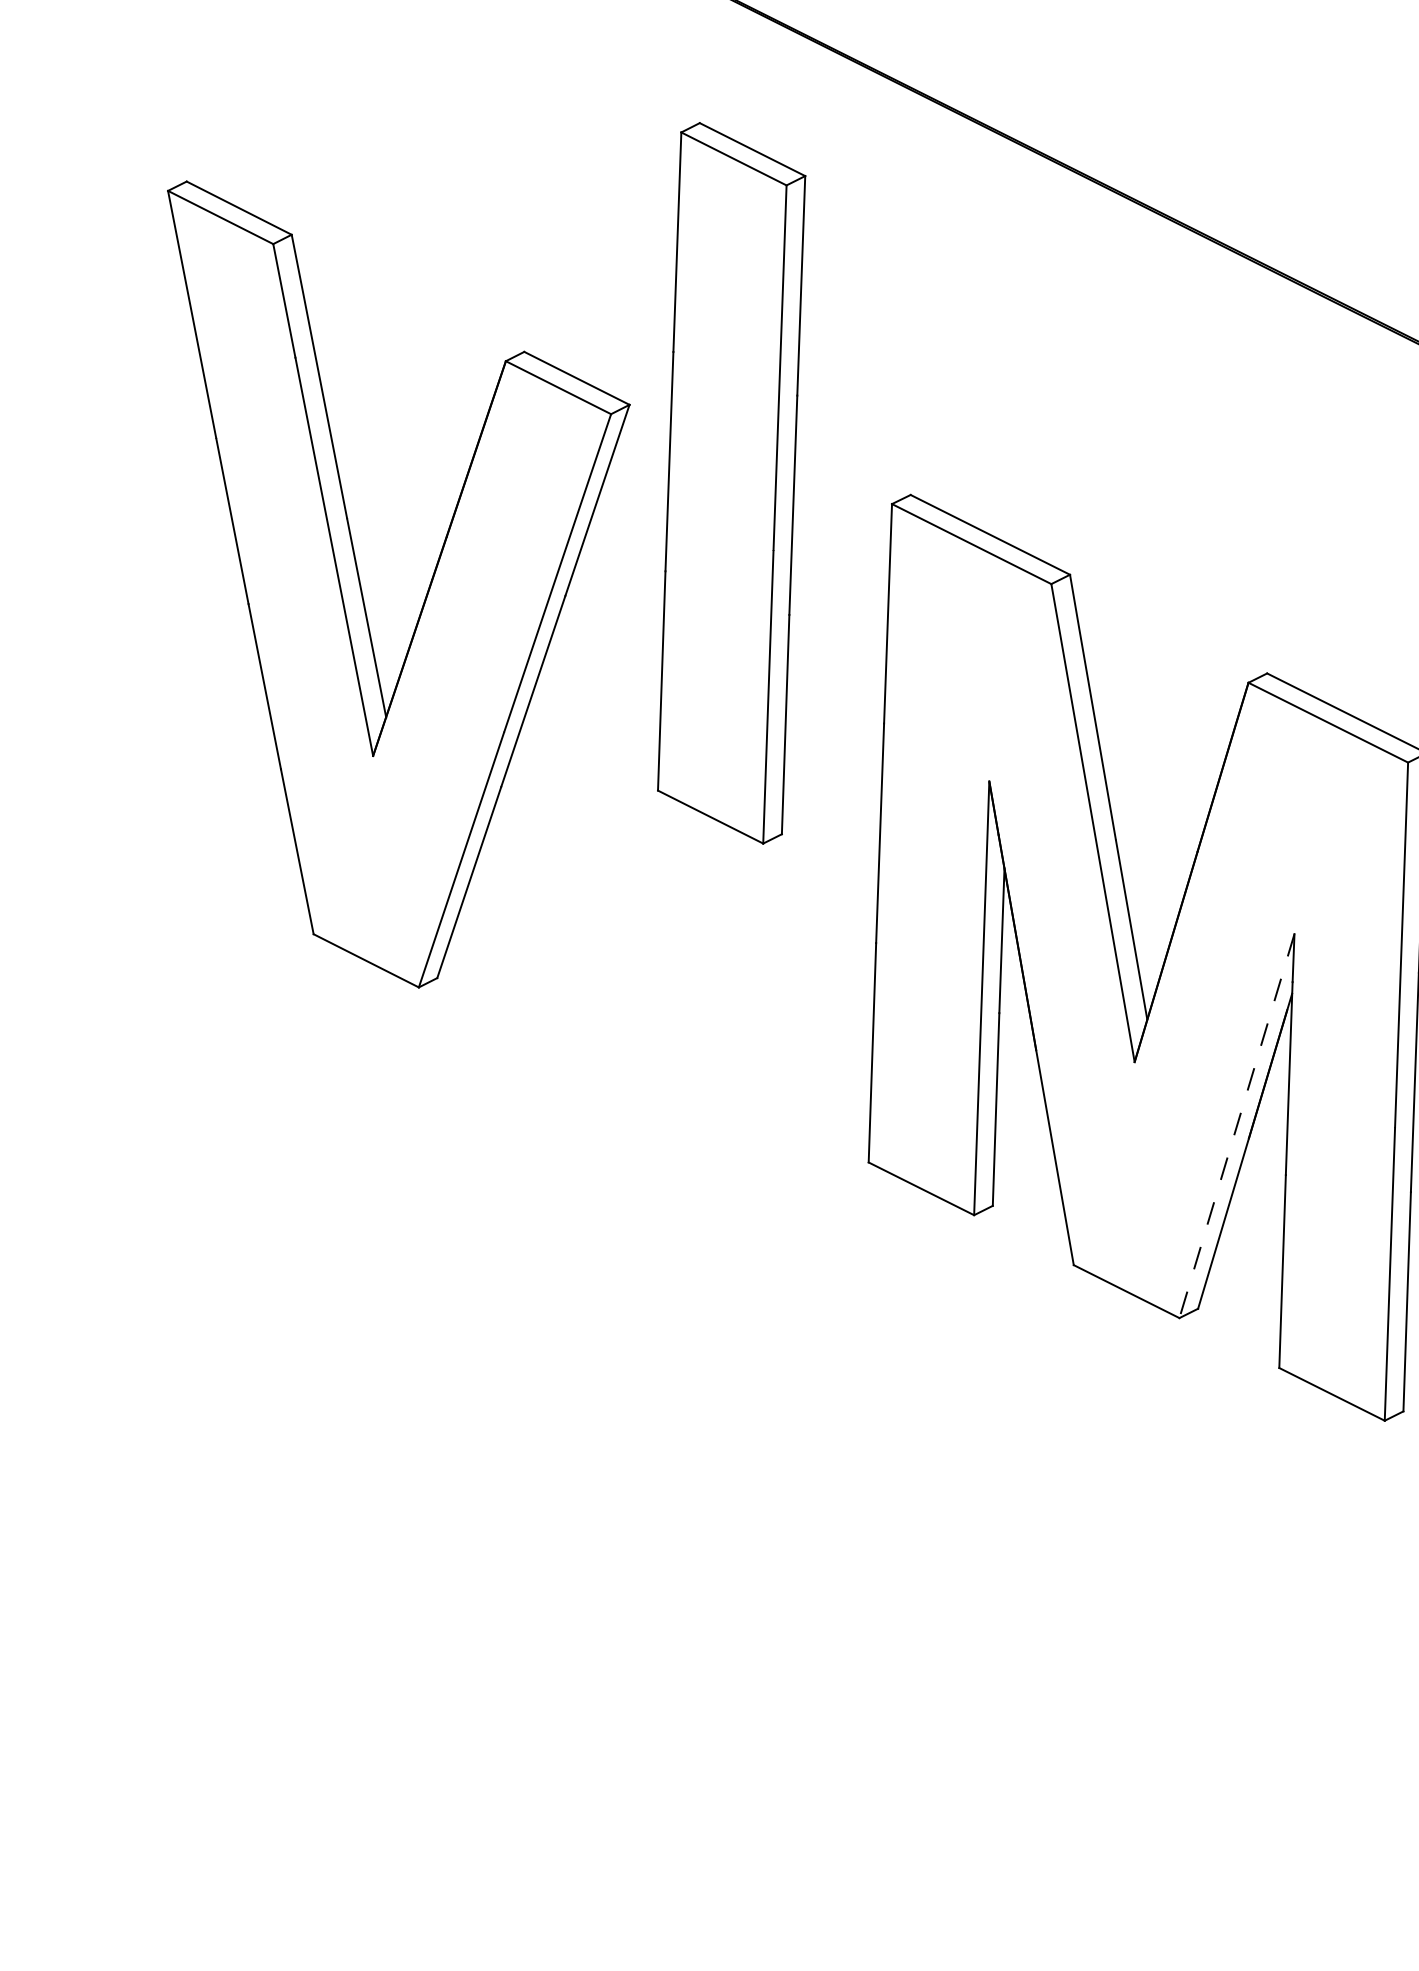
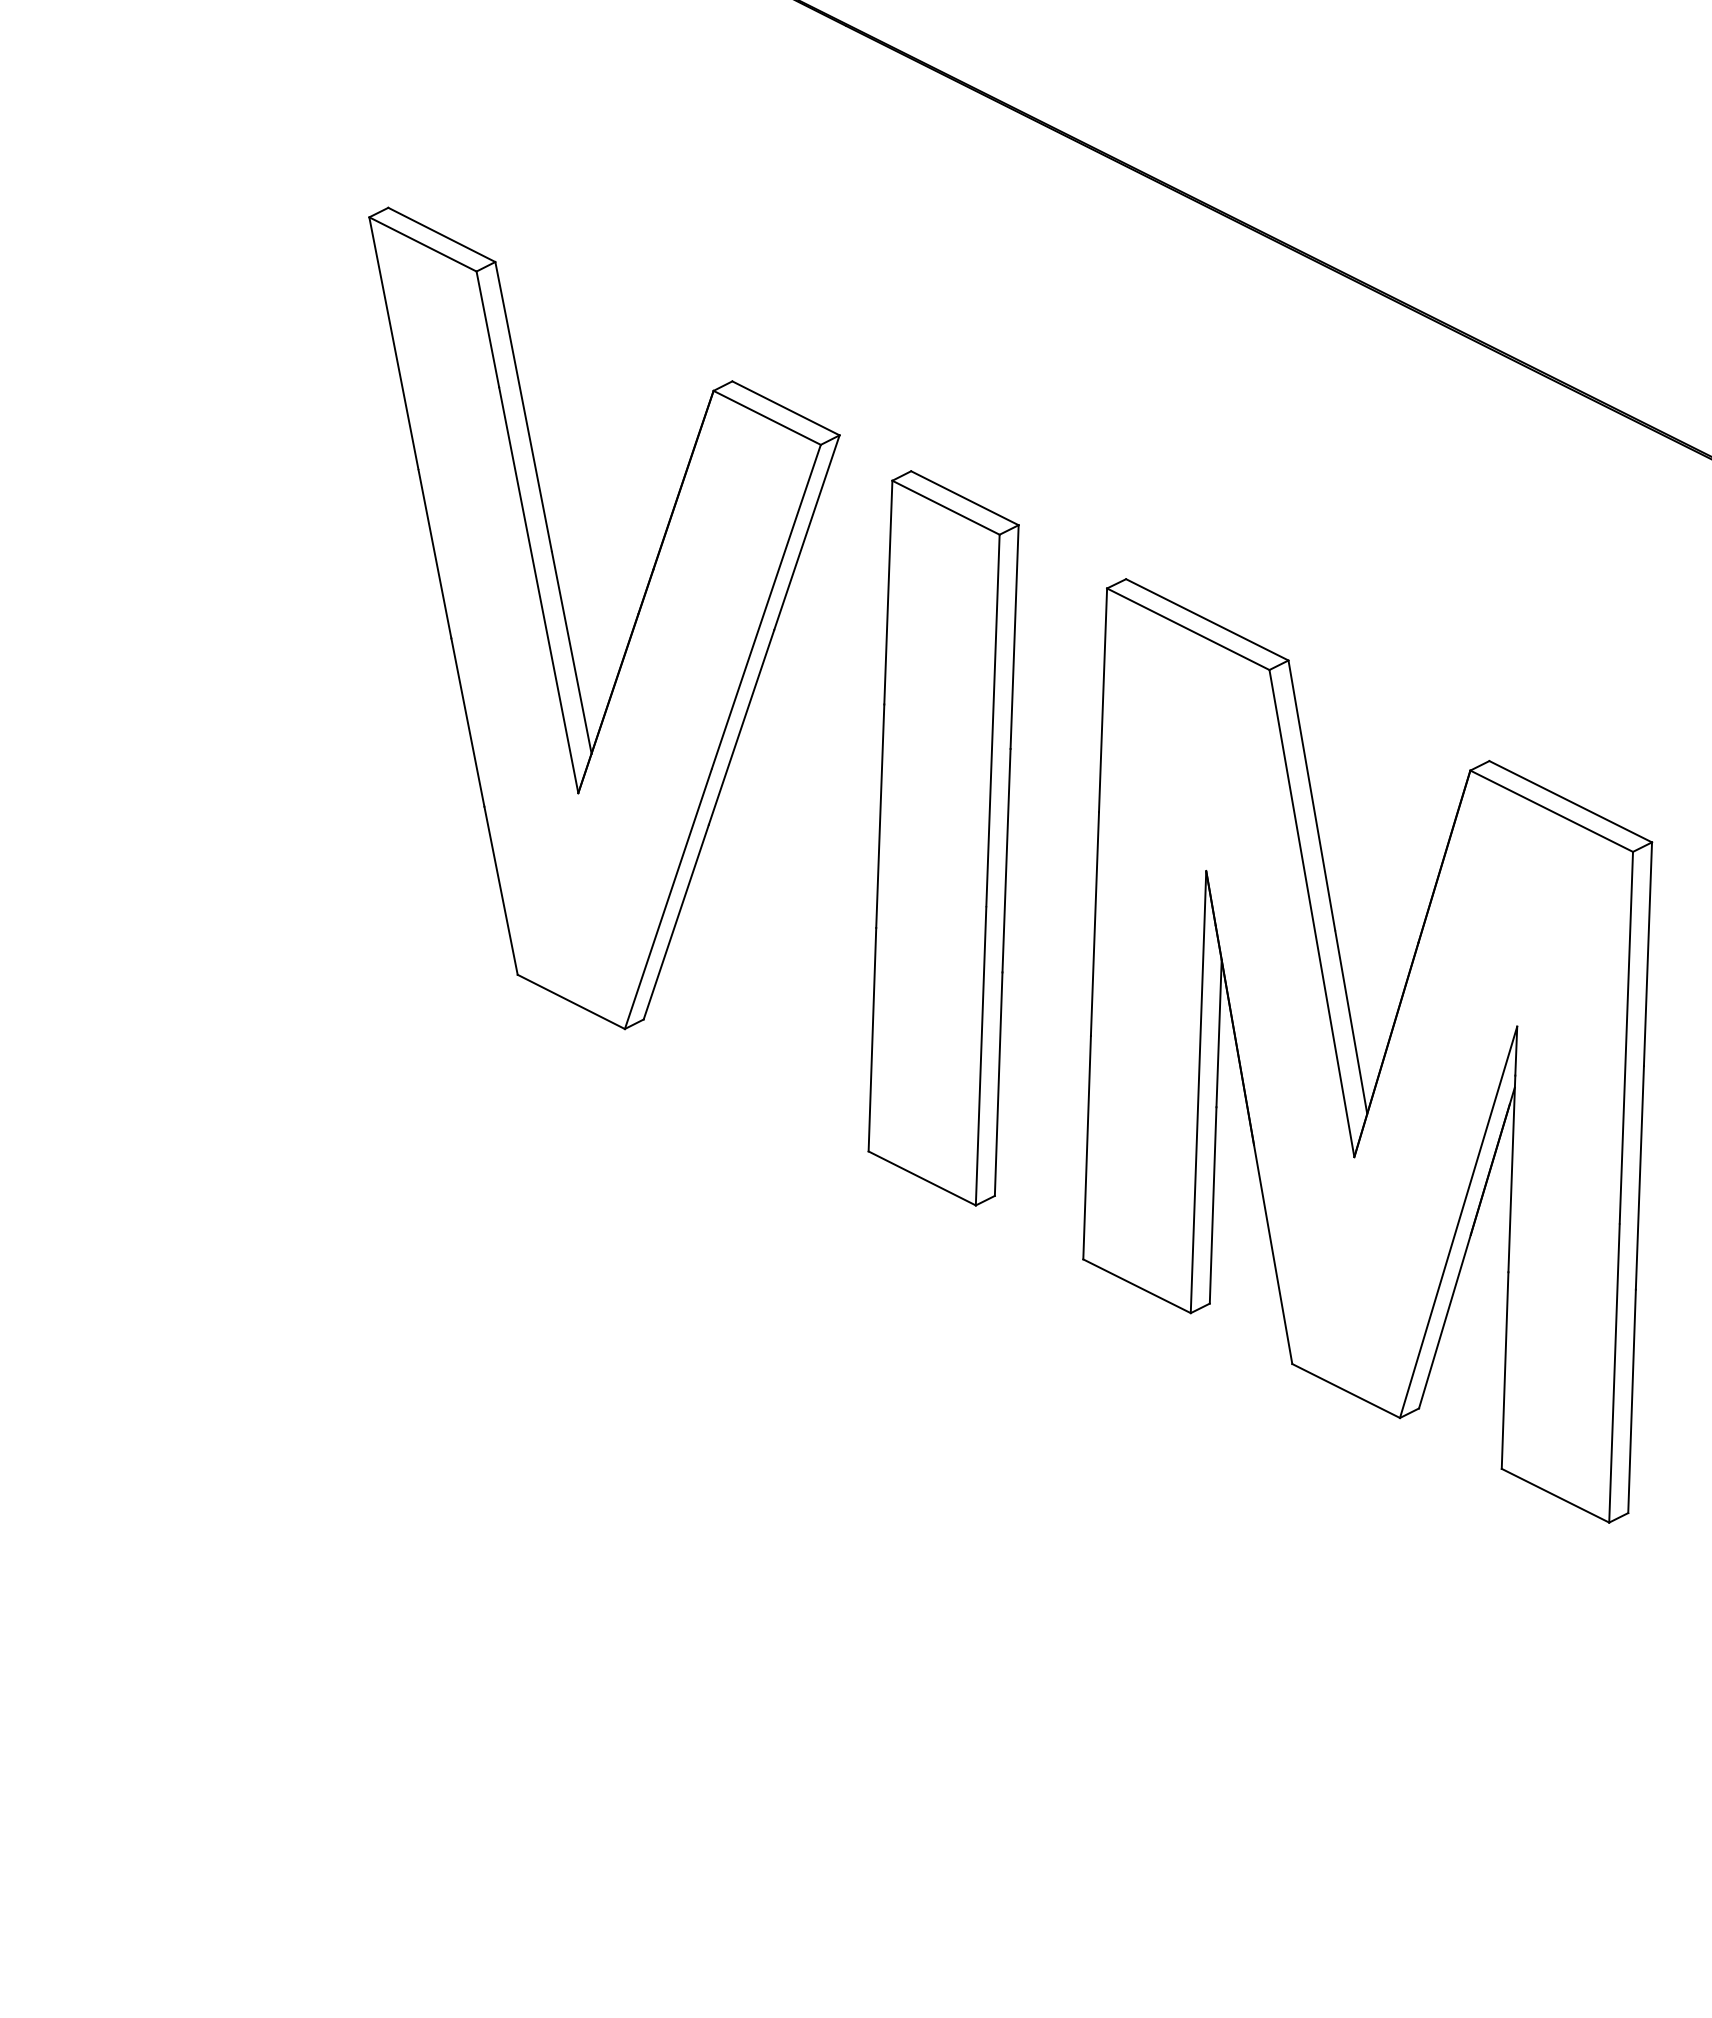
part: (731, 483) -> (943, 838), moved
part: (426, 593) -> (632, 627), moved
line: (1236, 1126) -> (1458, 1222), dashed -> solid

